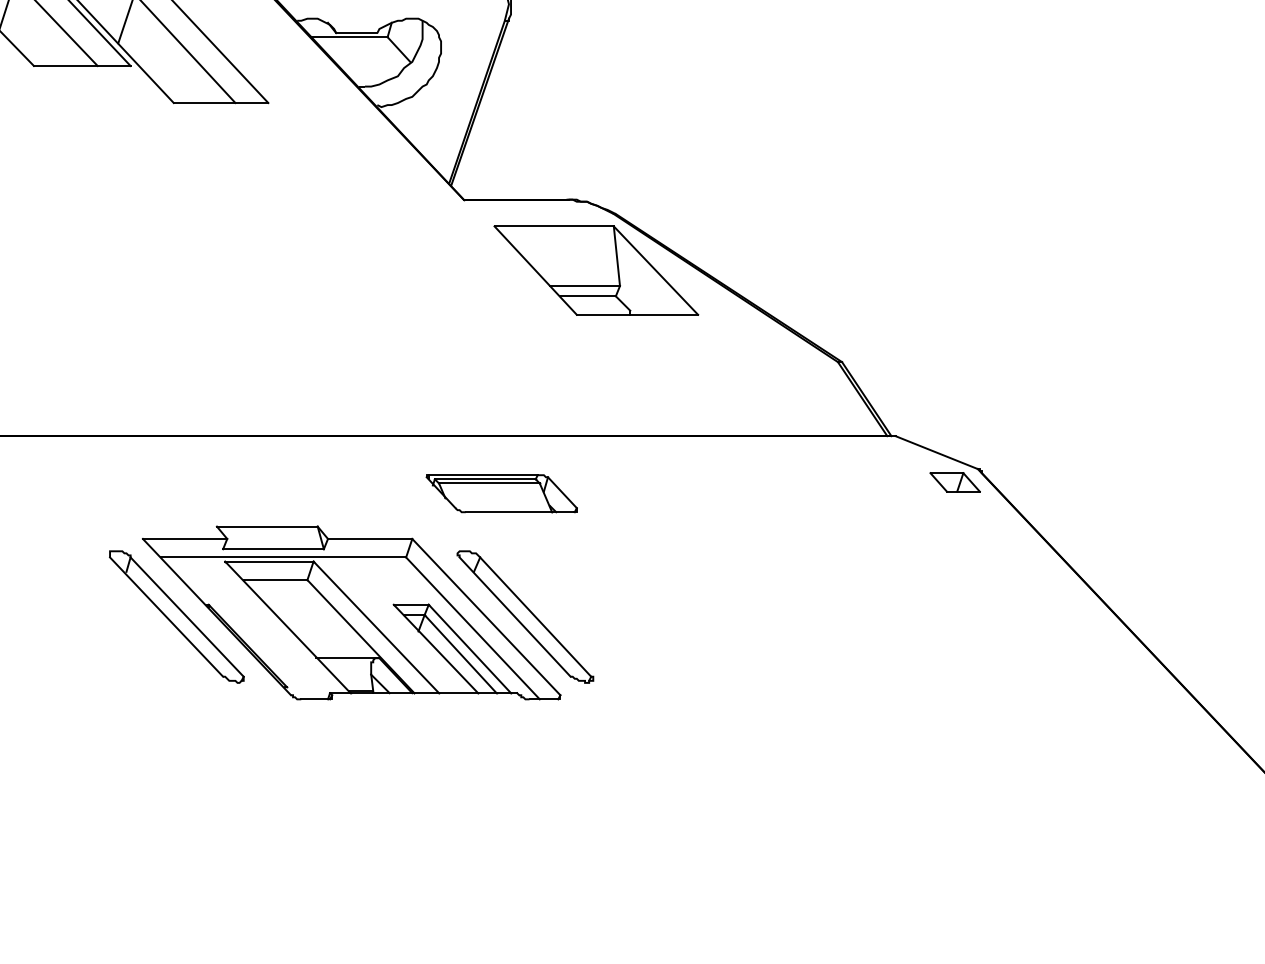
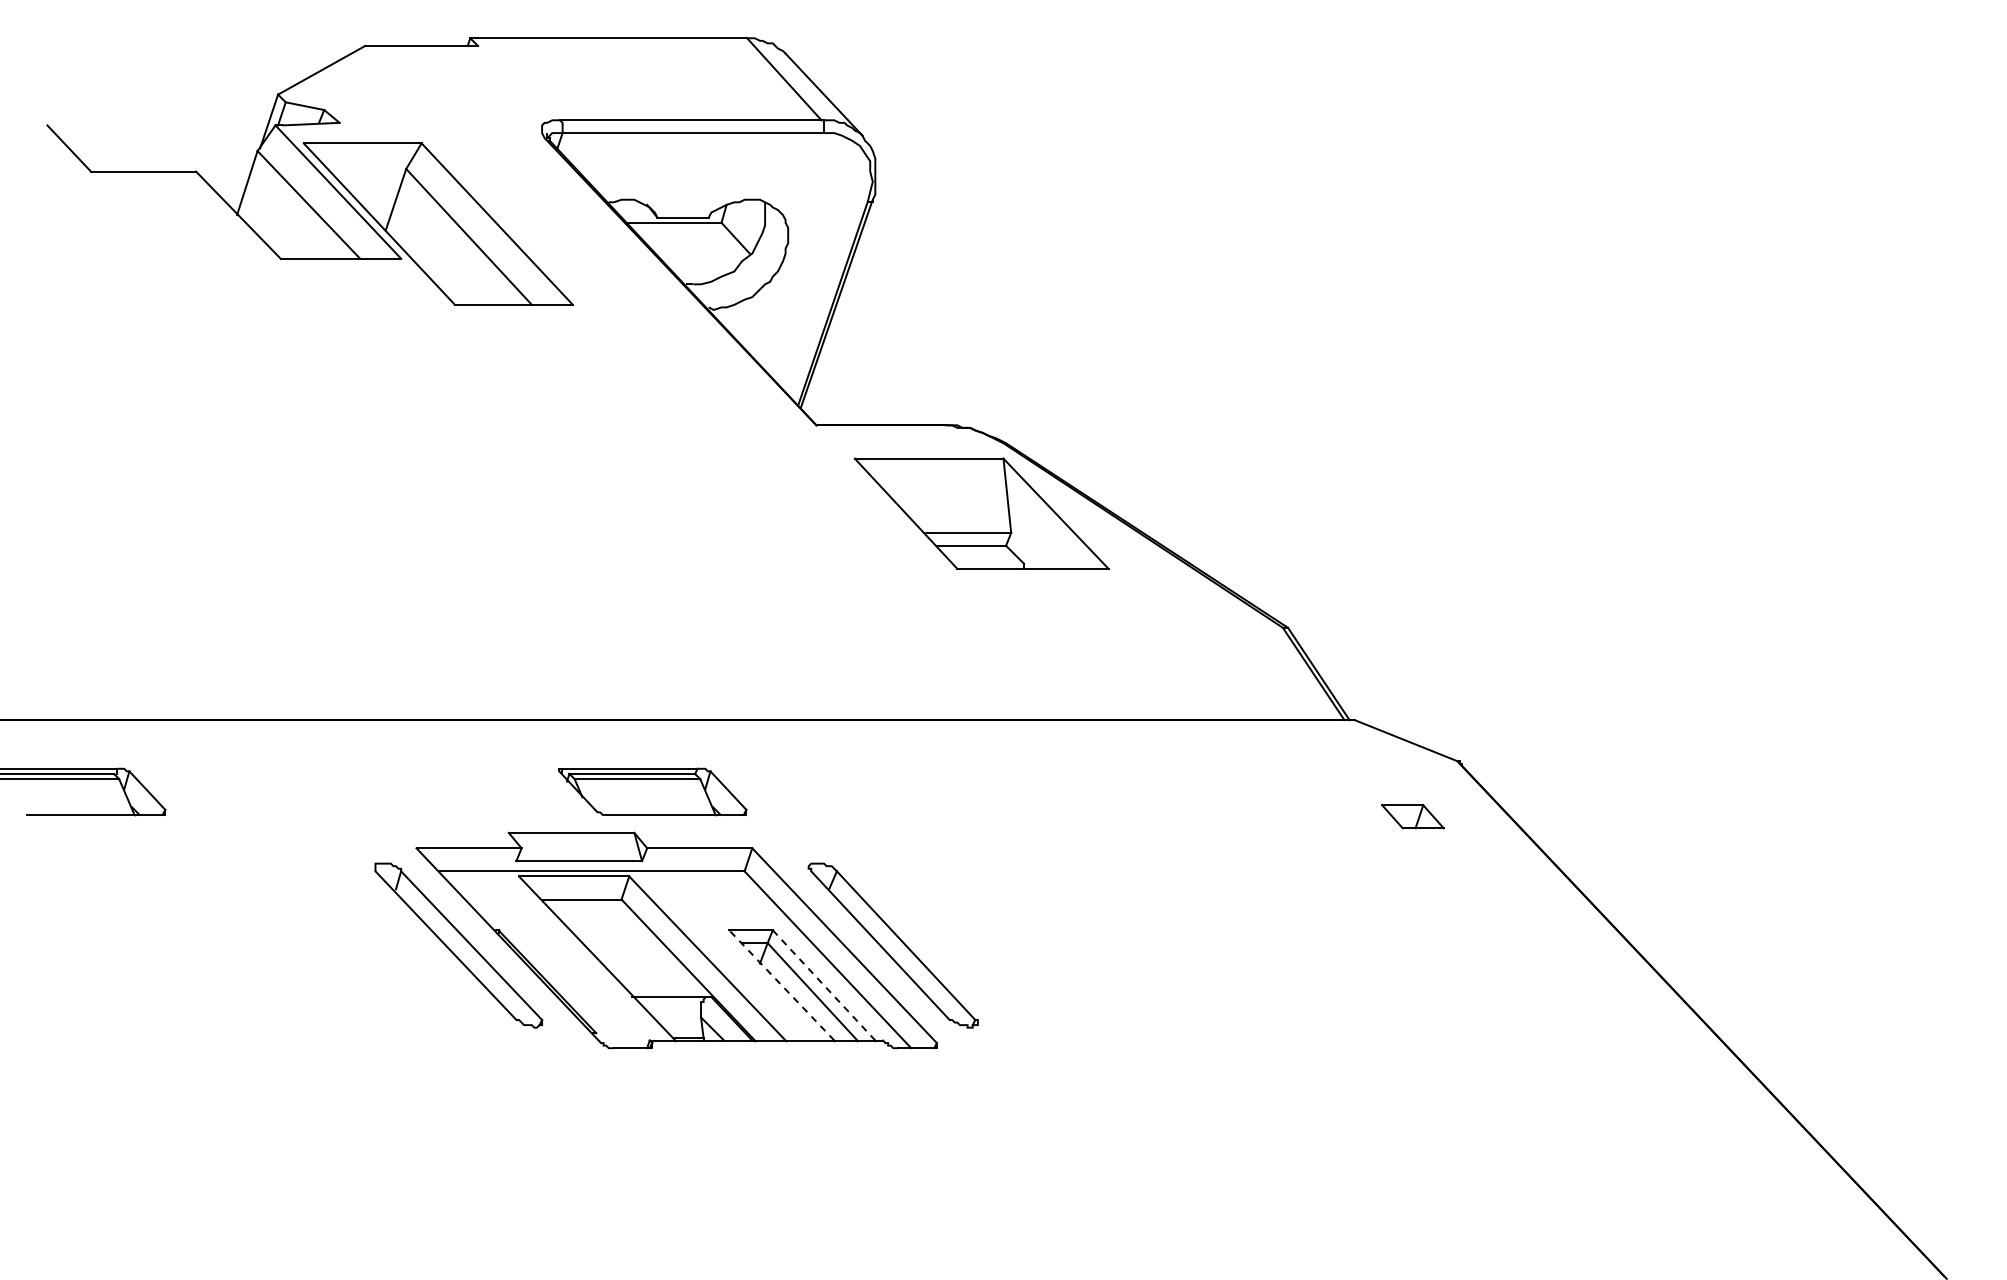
part: (954, 482) -> (1412, 816), moved
part: (501, 493) -> (652, 791), moved
line: (435, 649) -> (781, 985), solid -> dashed
line: (470, 649) -> (824, 985), solid -> dashed

